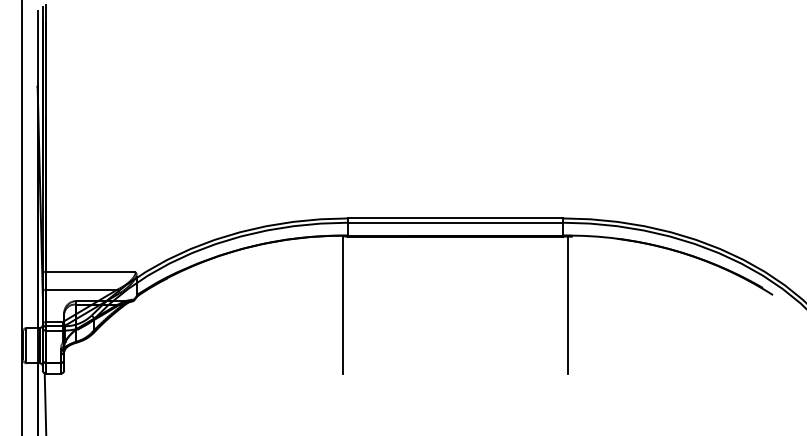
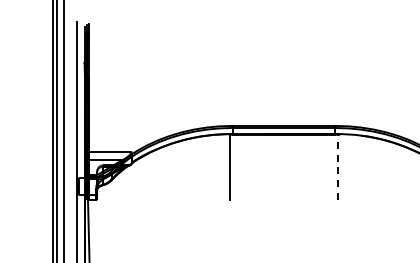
line: (567, 305) -> (337, 167), solid -> dashed

